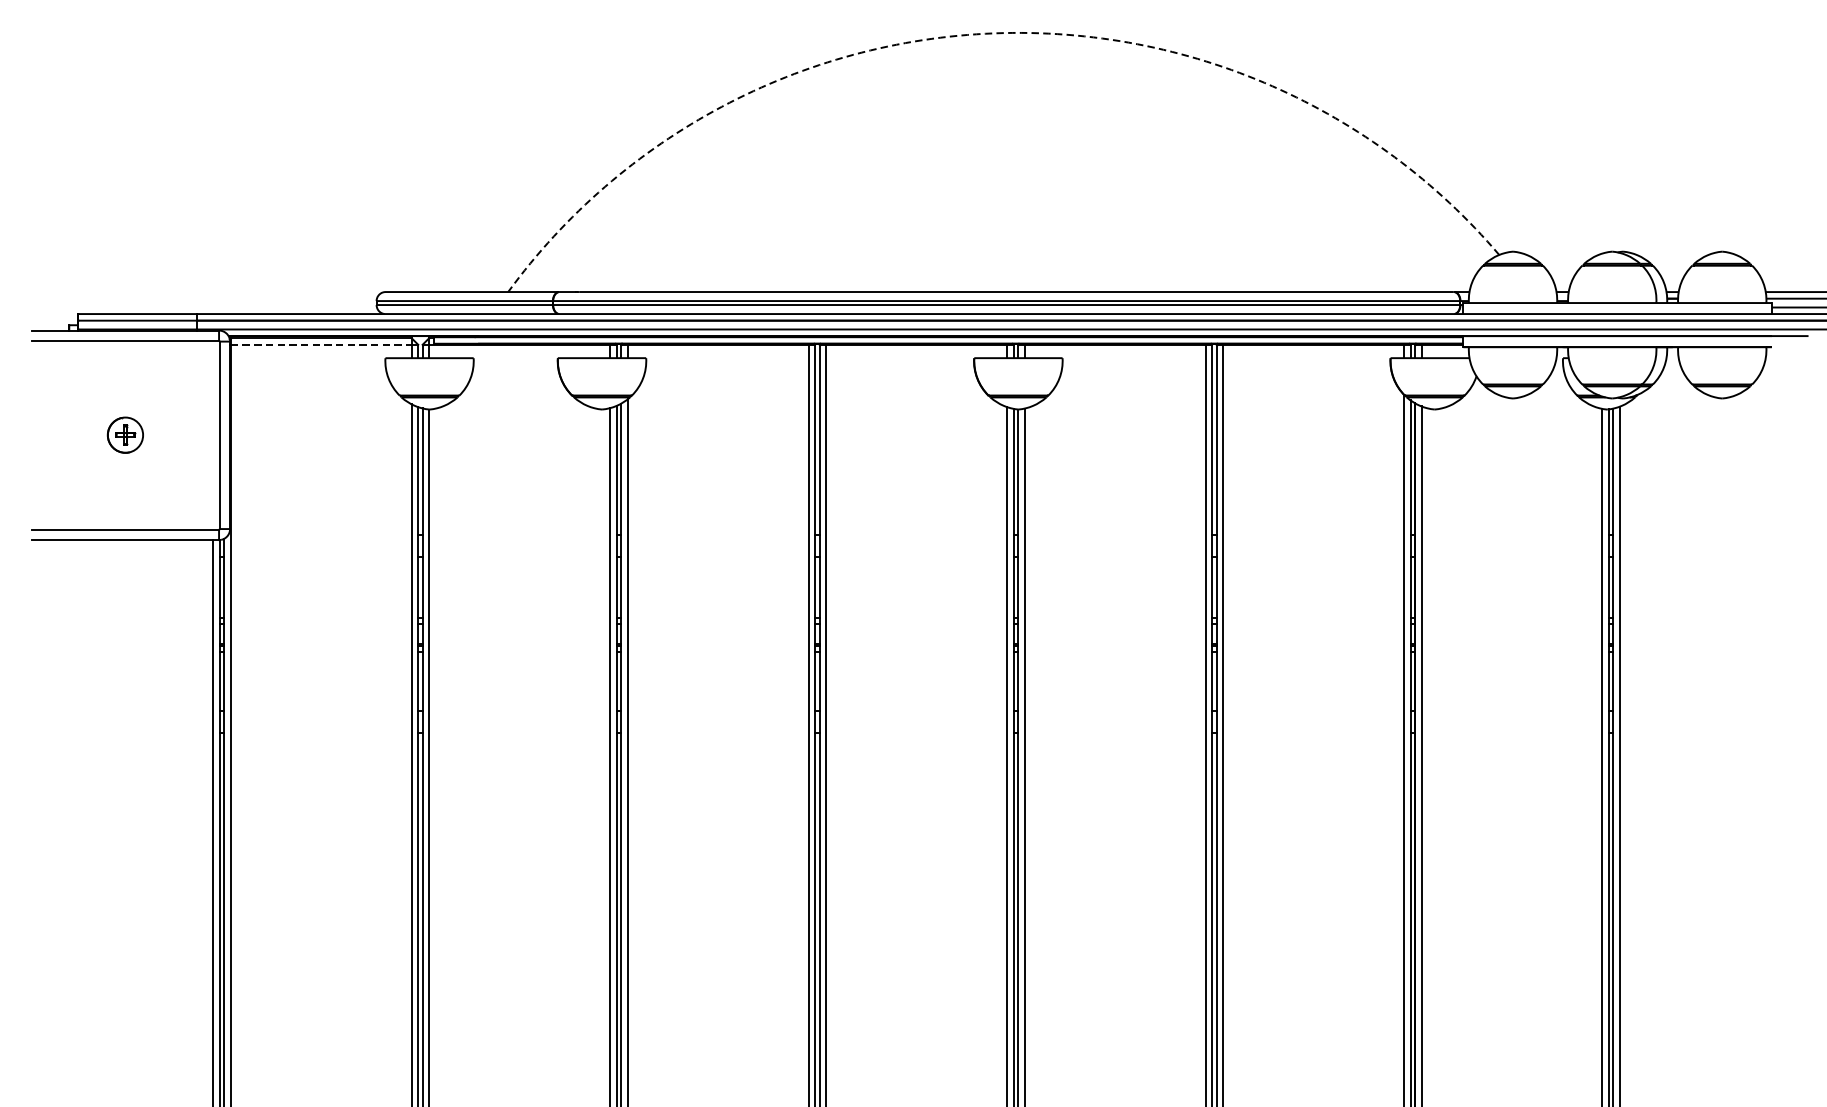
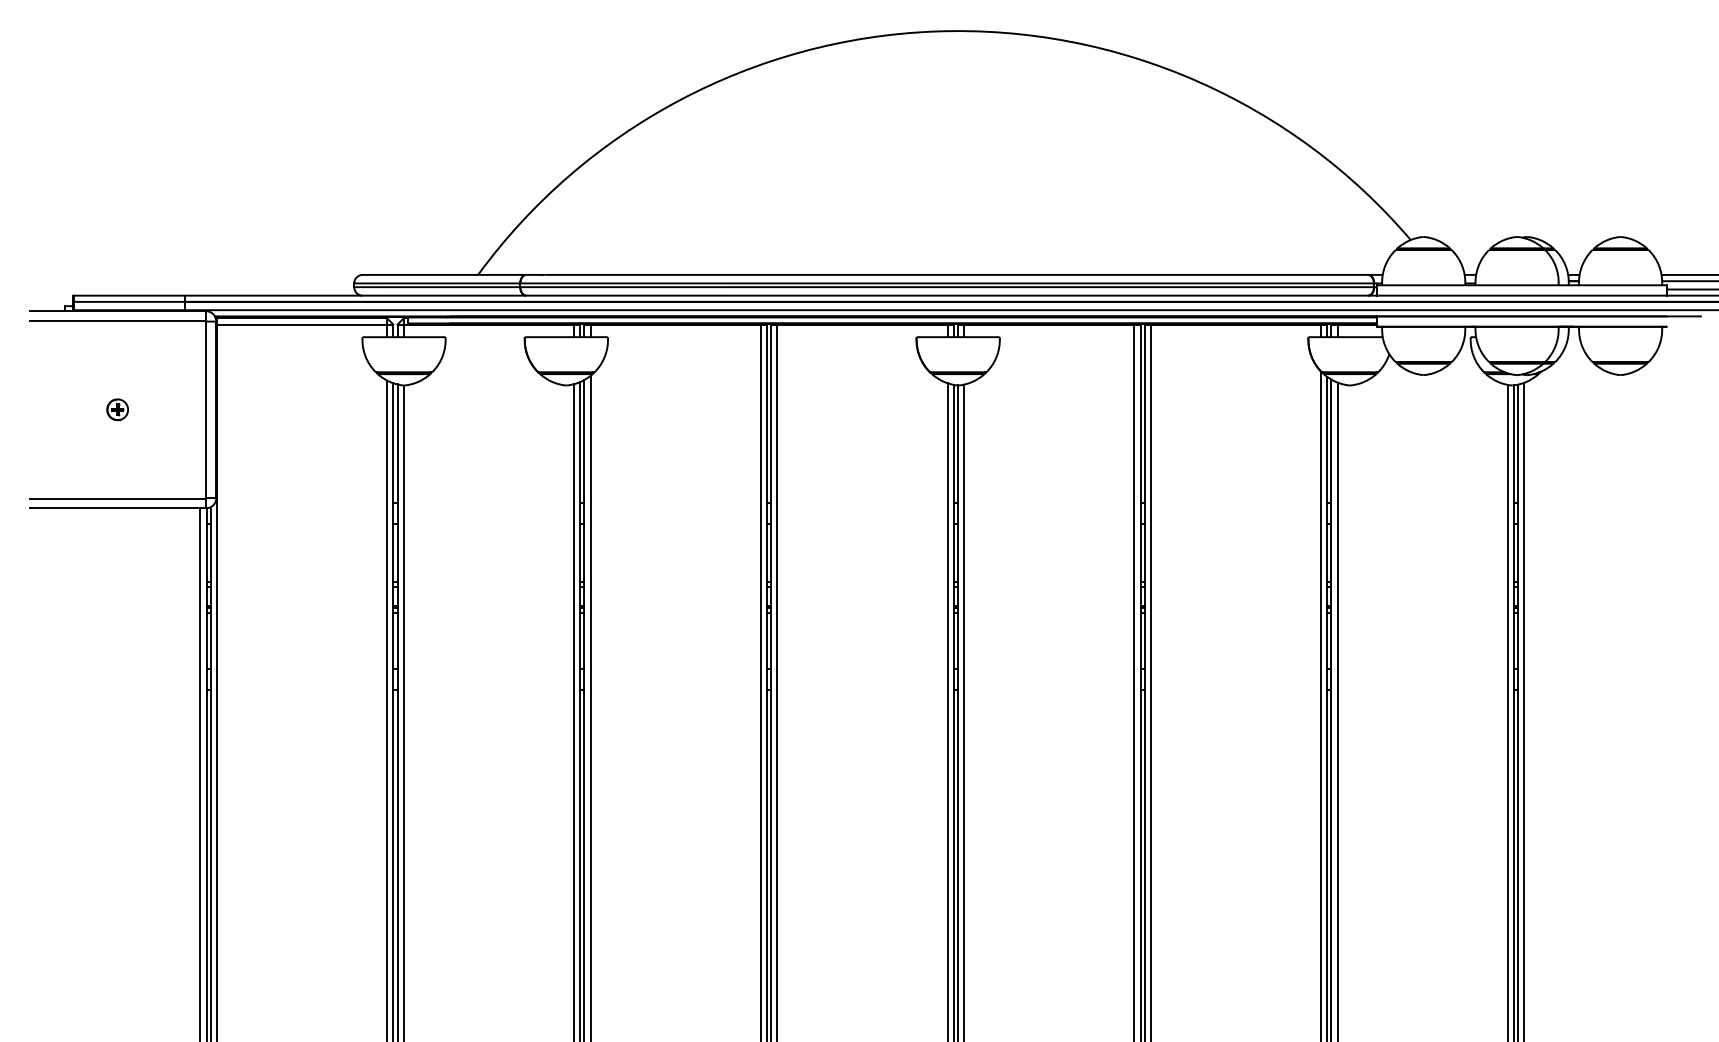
arc: (994, 33) -> (935, 31), dashed -> solid
line: (321, 344) -> (302, 324), dashed -> solid
part: (125, 435) -> (117, 409), size x0.62

